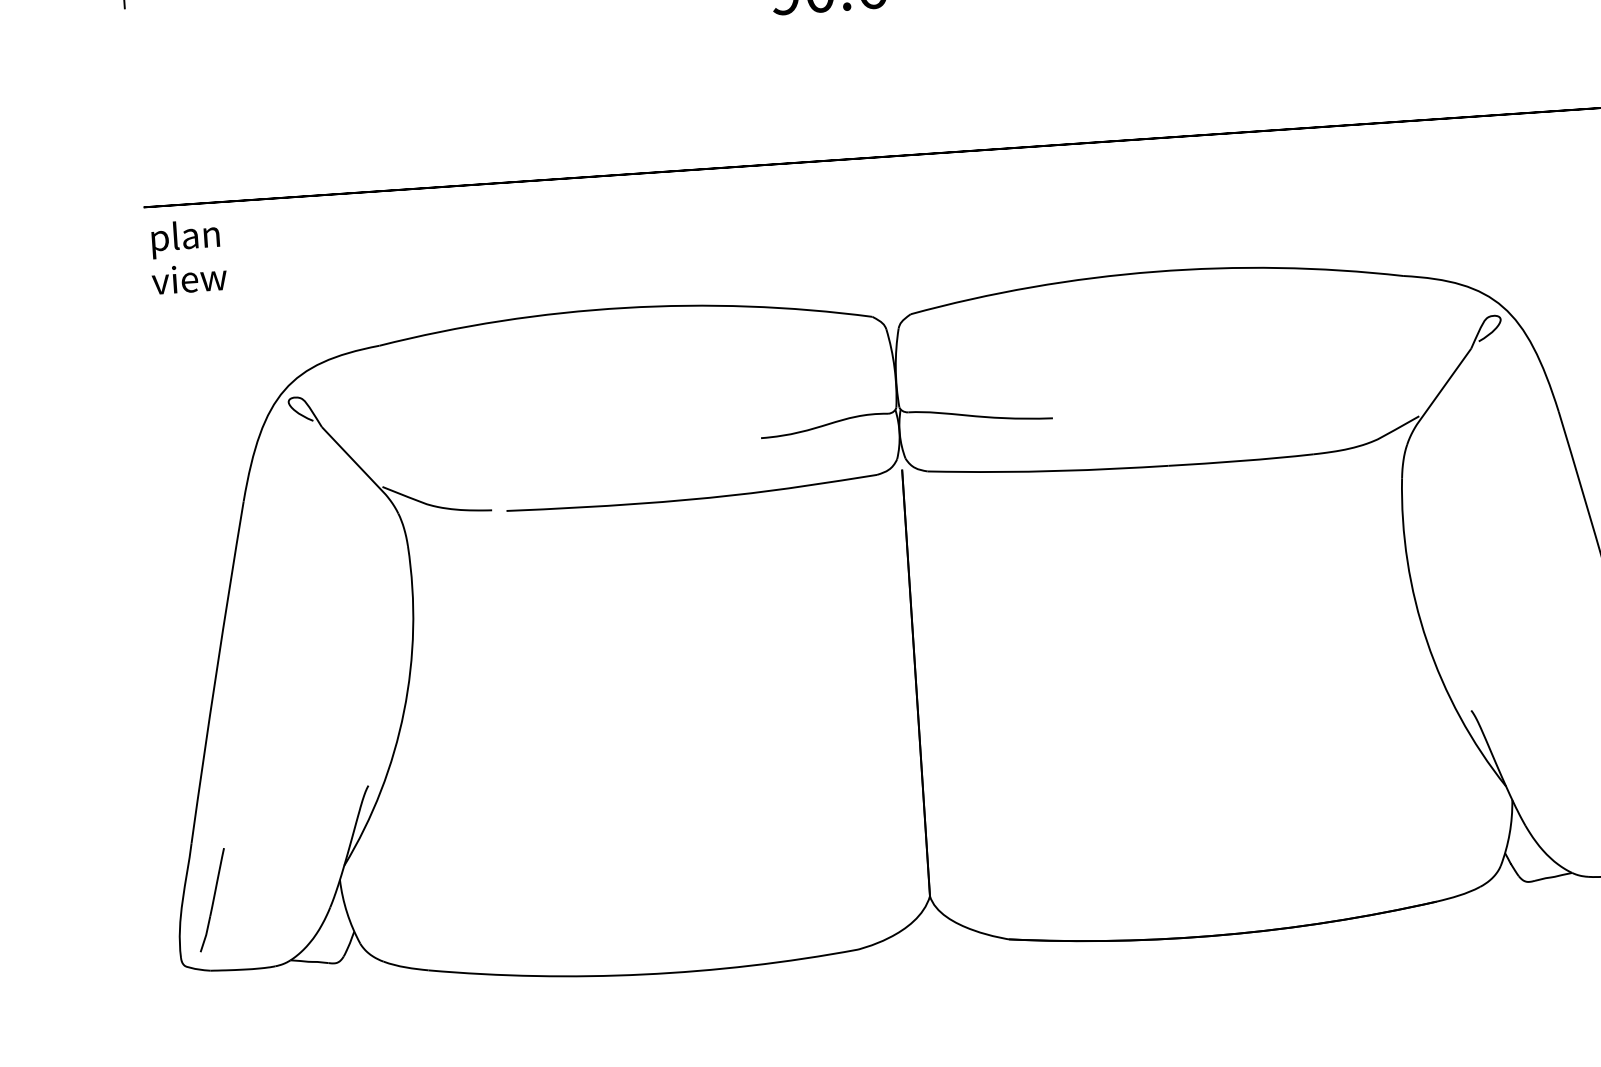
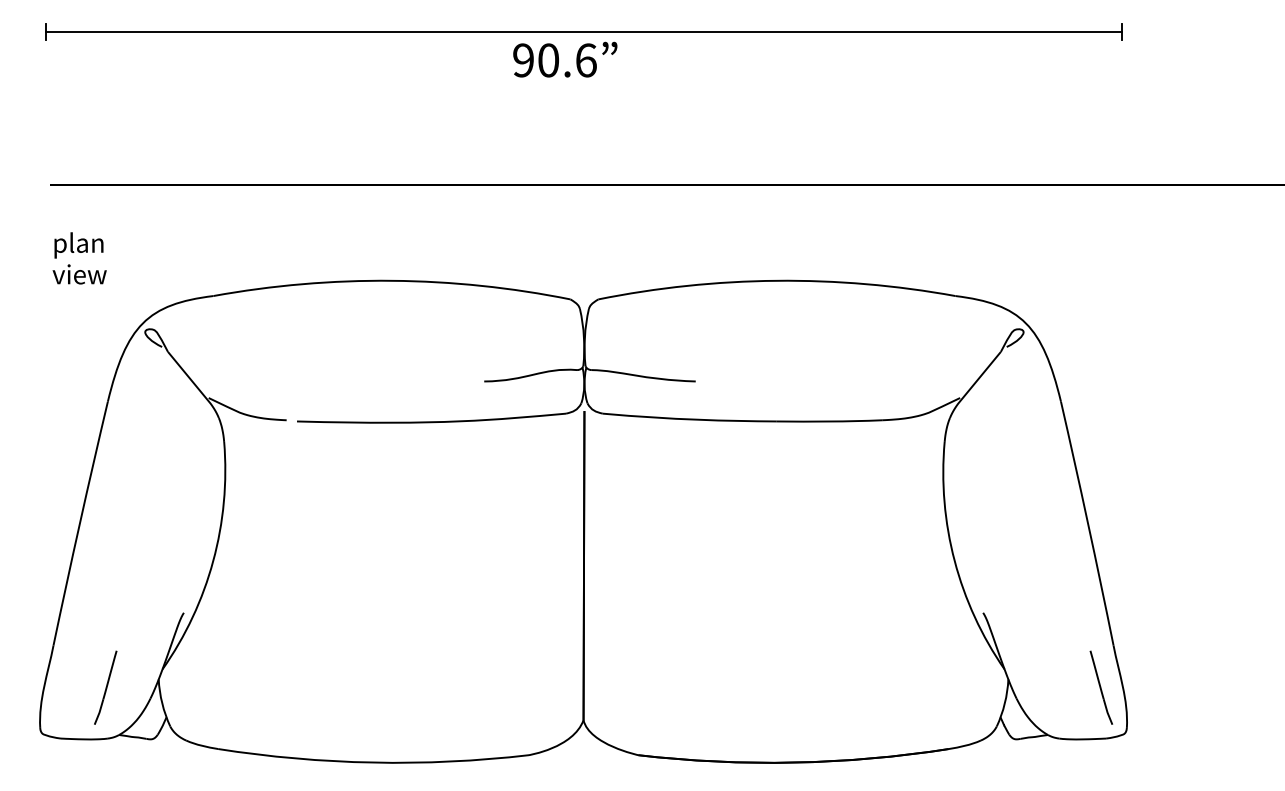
text: (187, 256) -> (79, 258), moved
part: (212, 899) -> (105, 687), moved

